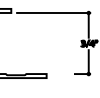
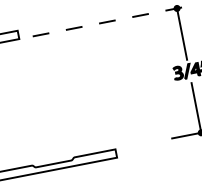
line: (53, 13) -> (105, 23), solid -> dashed

